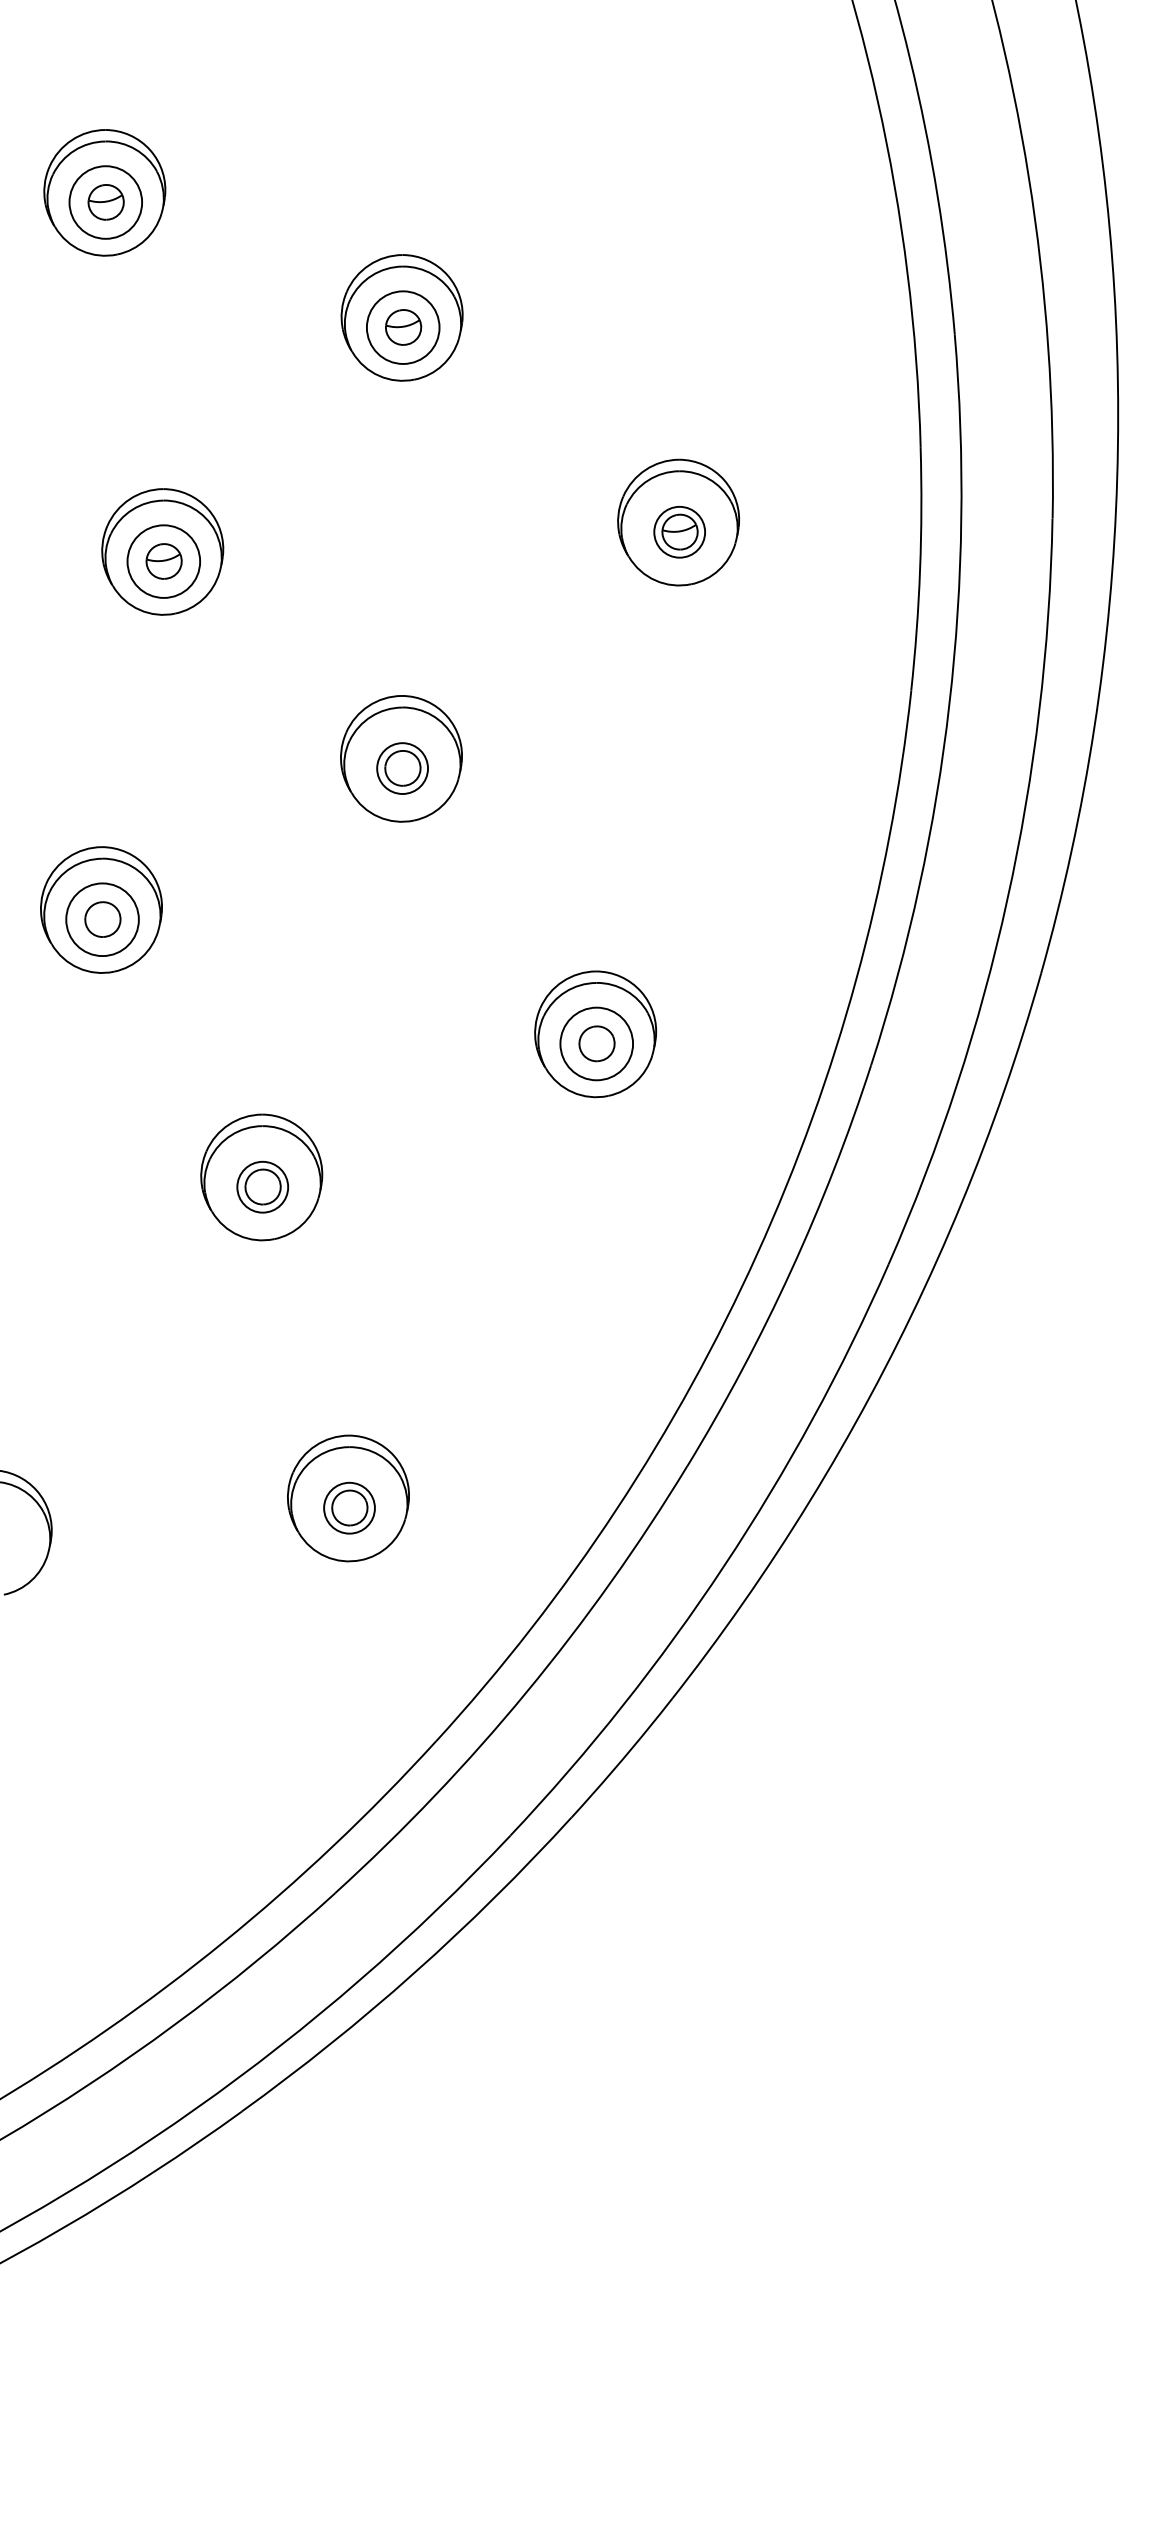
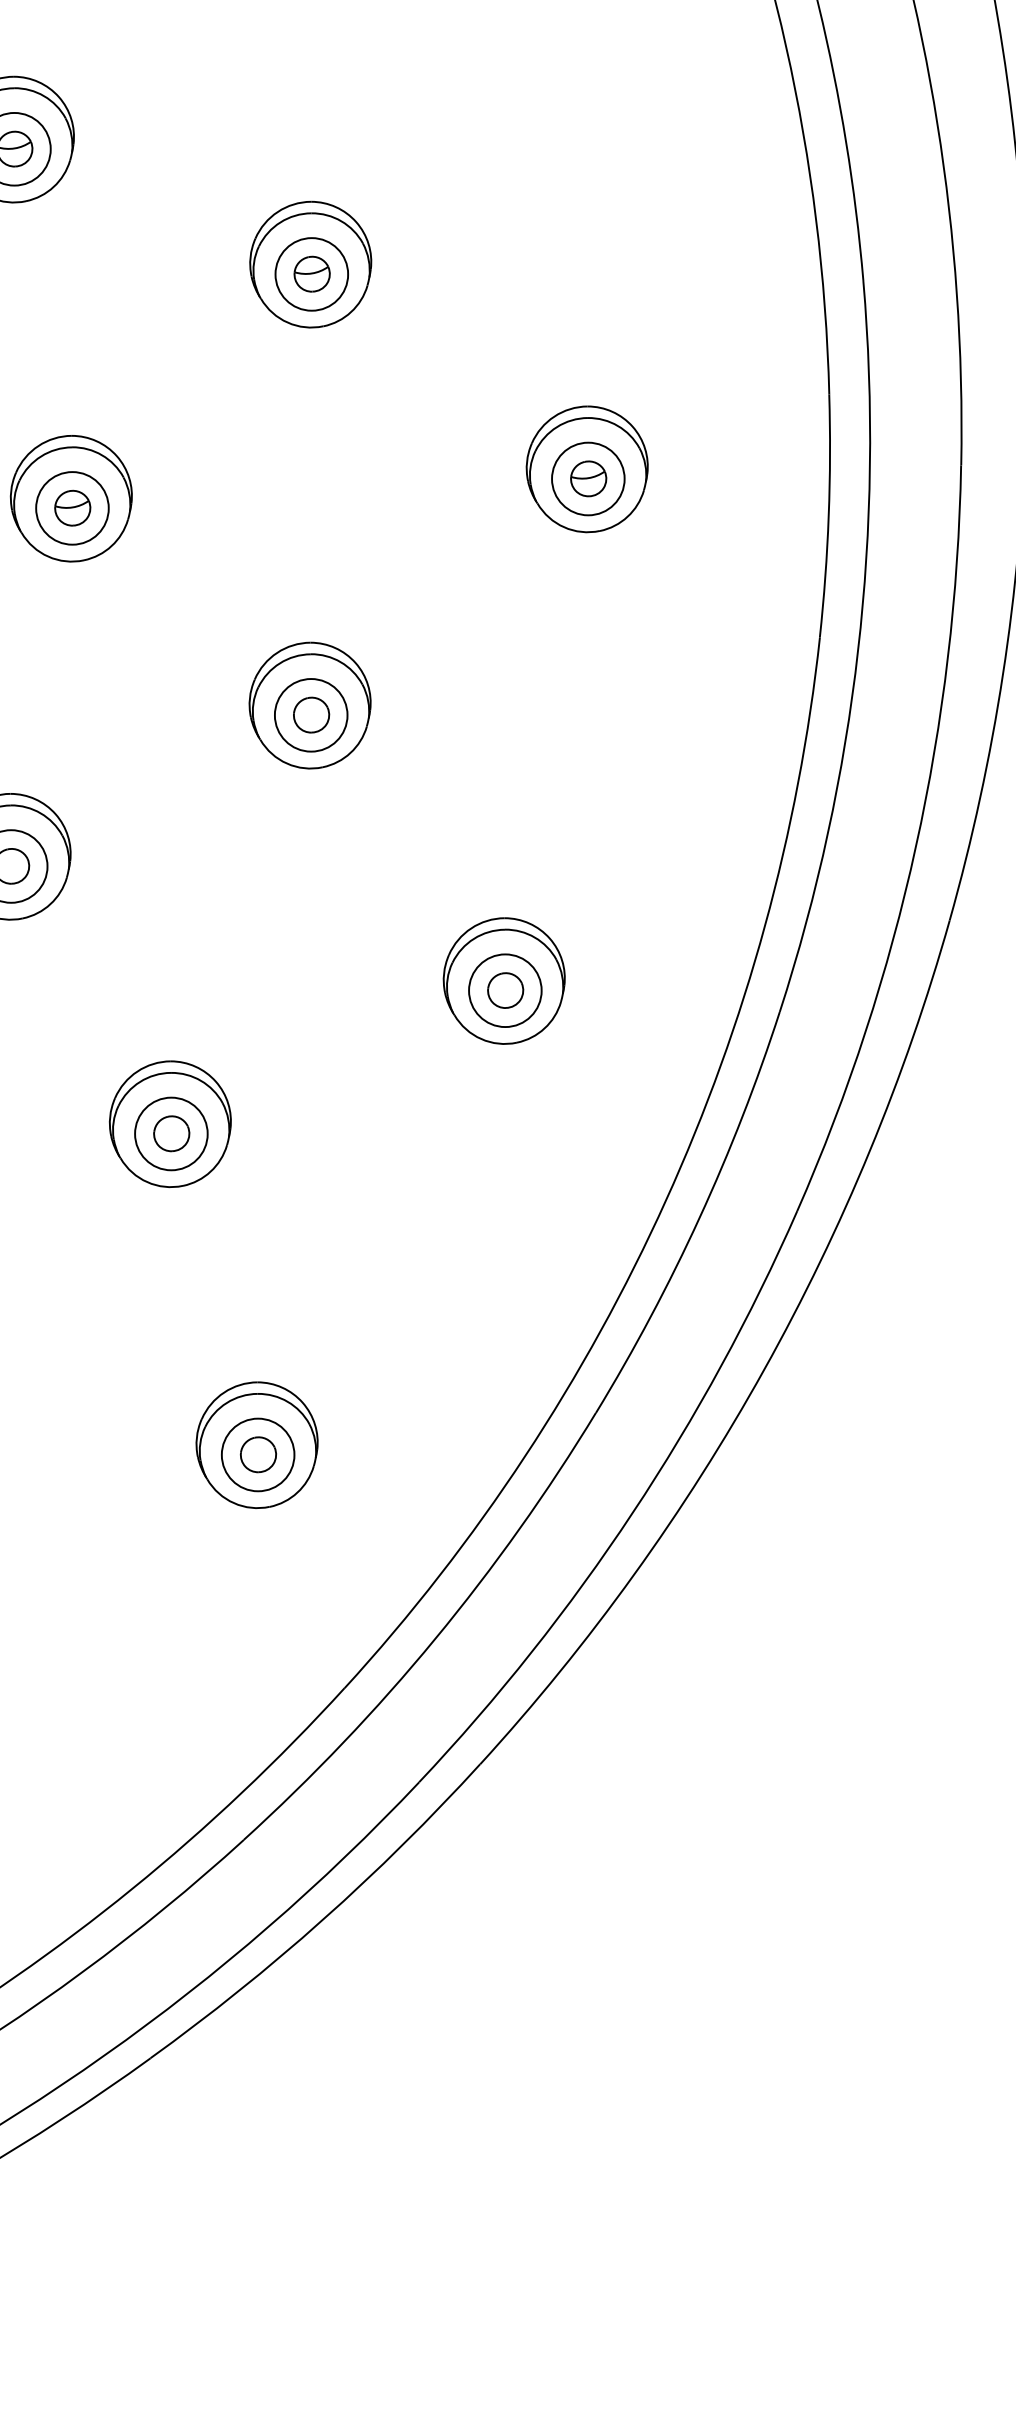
circle: (679, 531) -> (588, 478), size x1.43
circle: (402, 768) -> (311, 715), size x1.43
circle: (262, 1186) -> (171, 1133), size x1.43
circle: (349, 1507) -> (258, 1454), size x1.43

